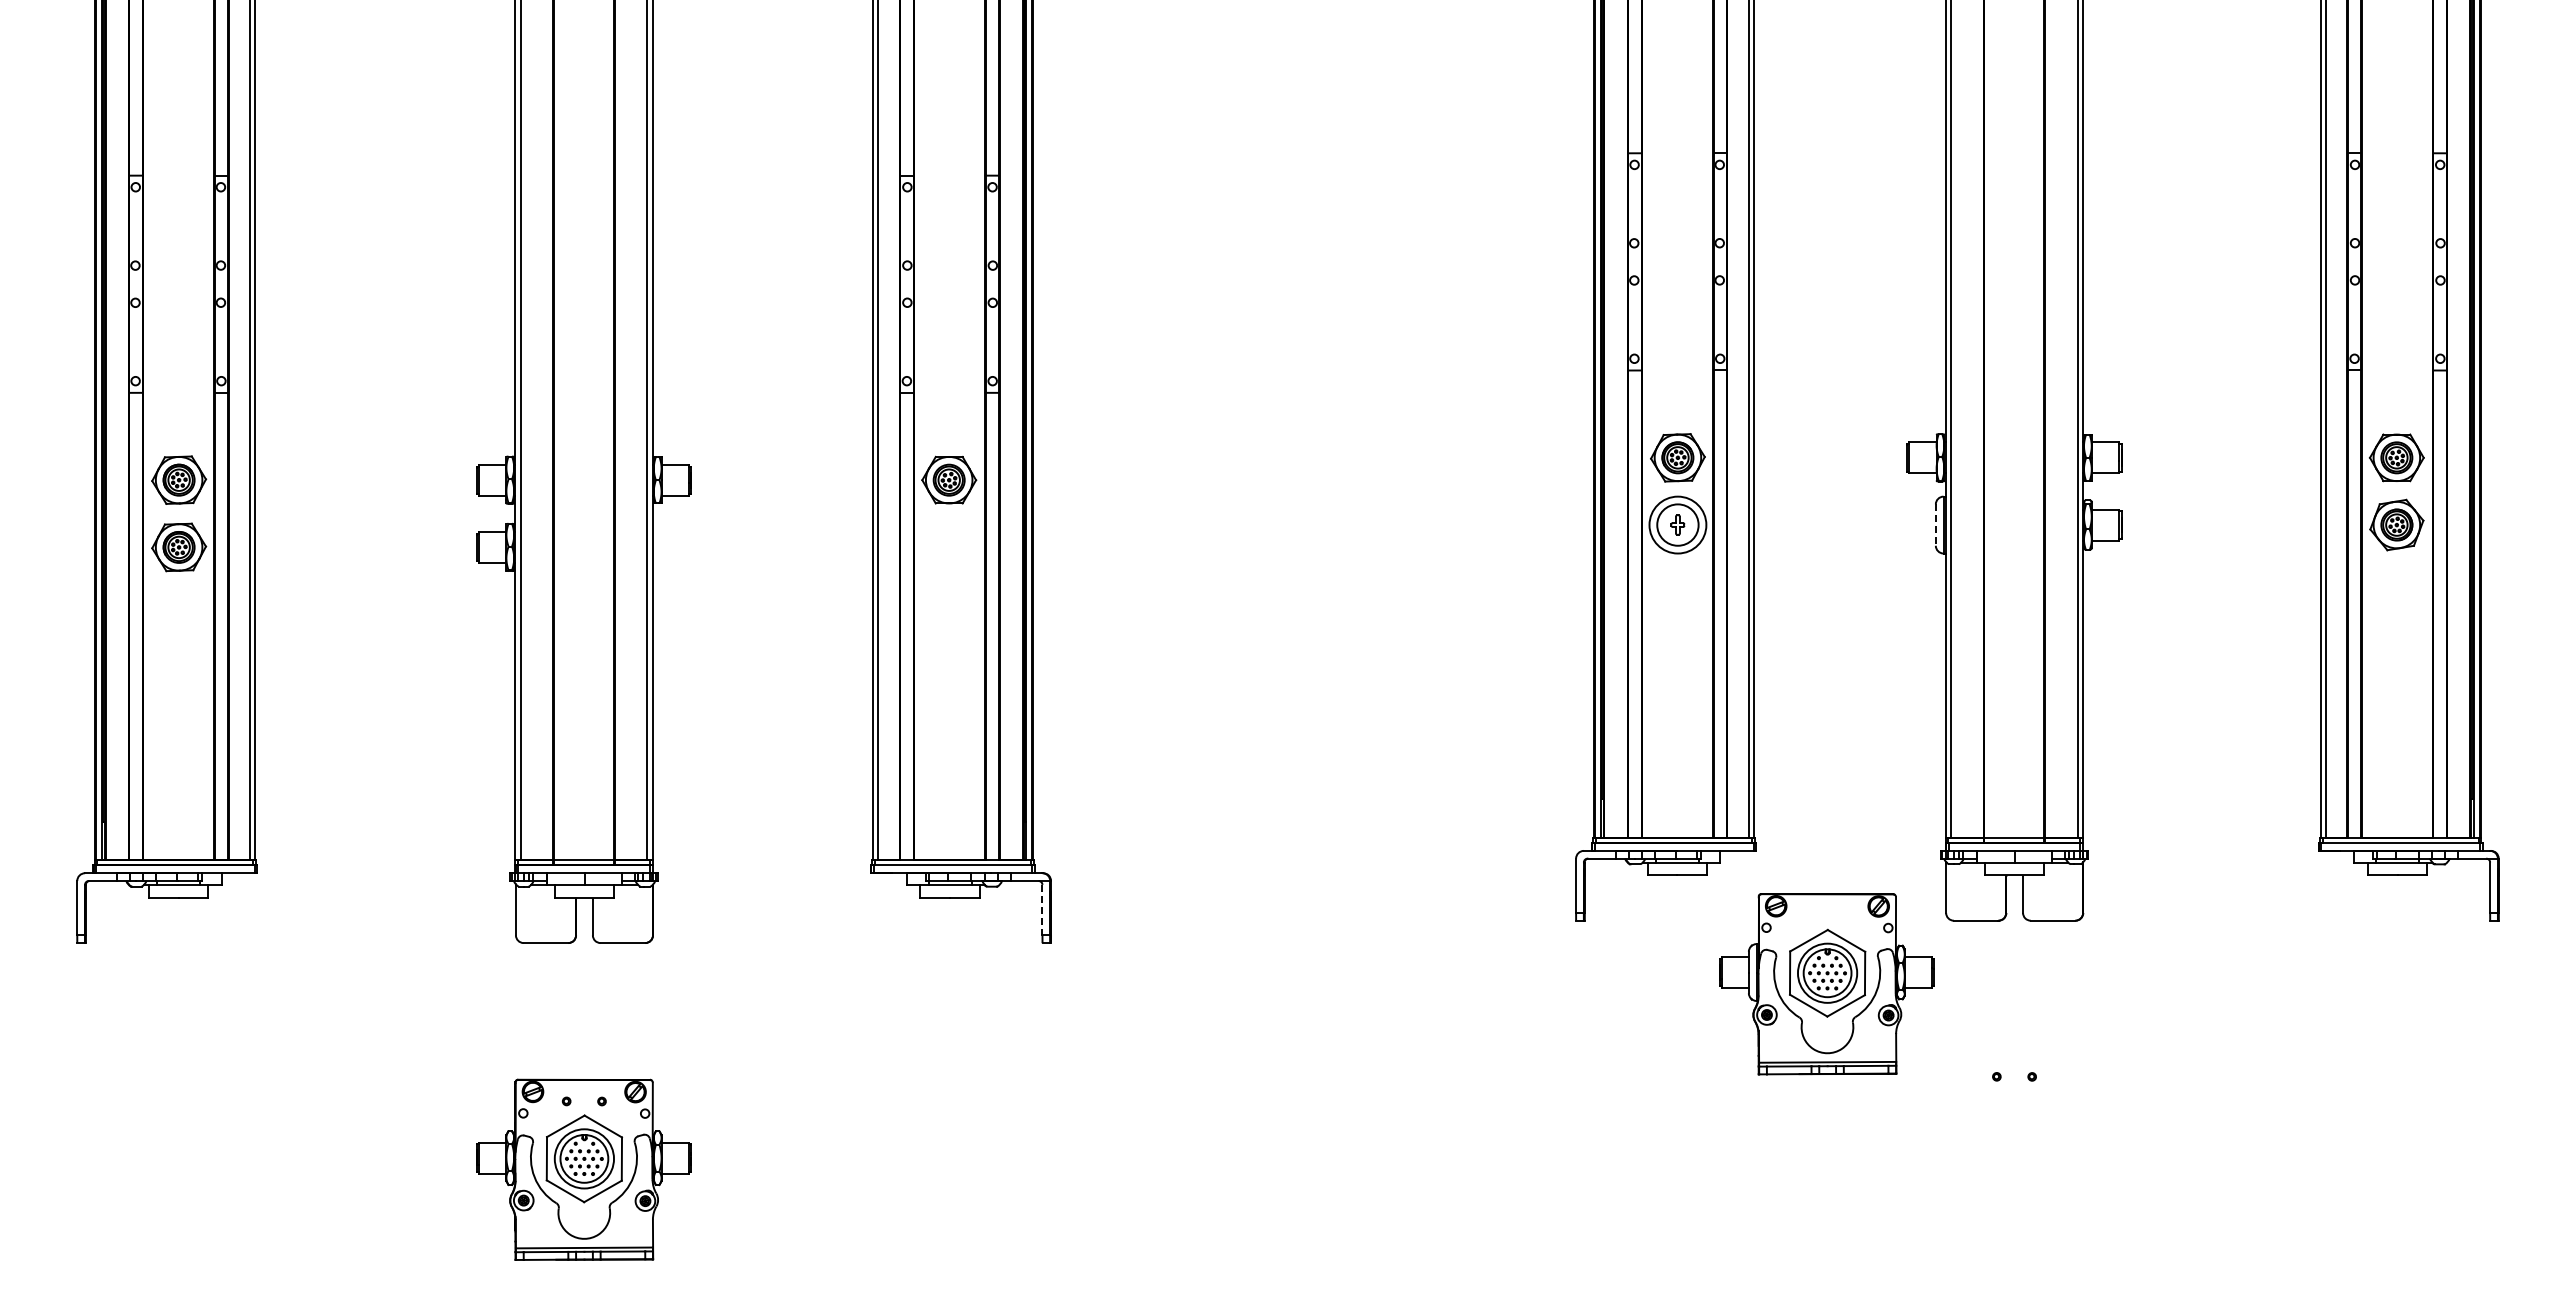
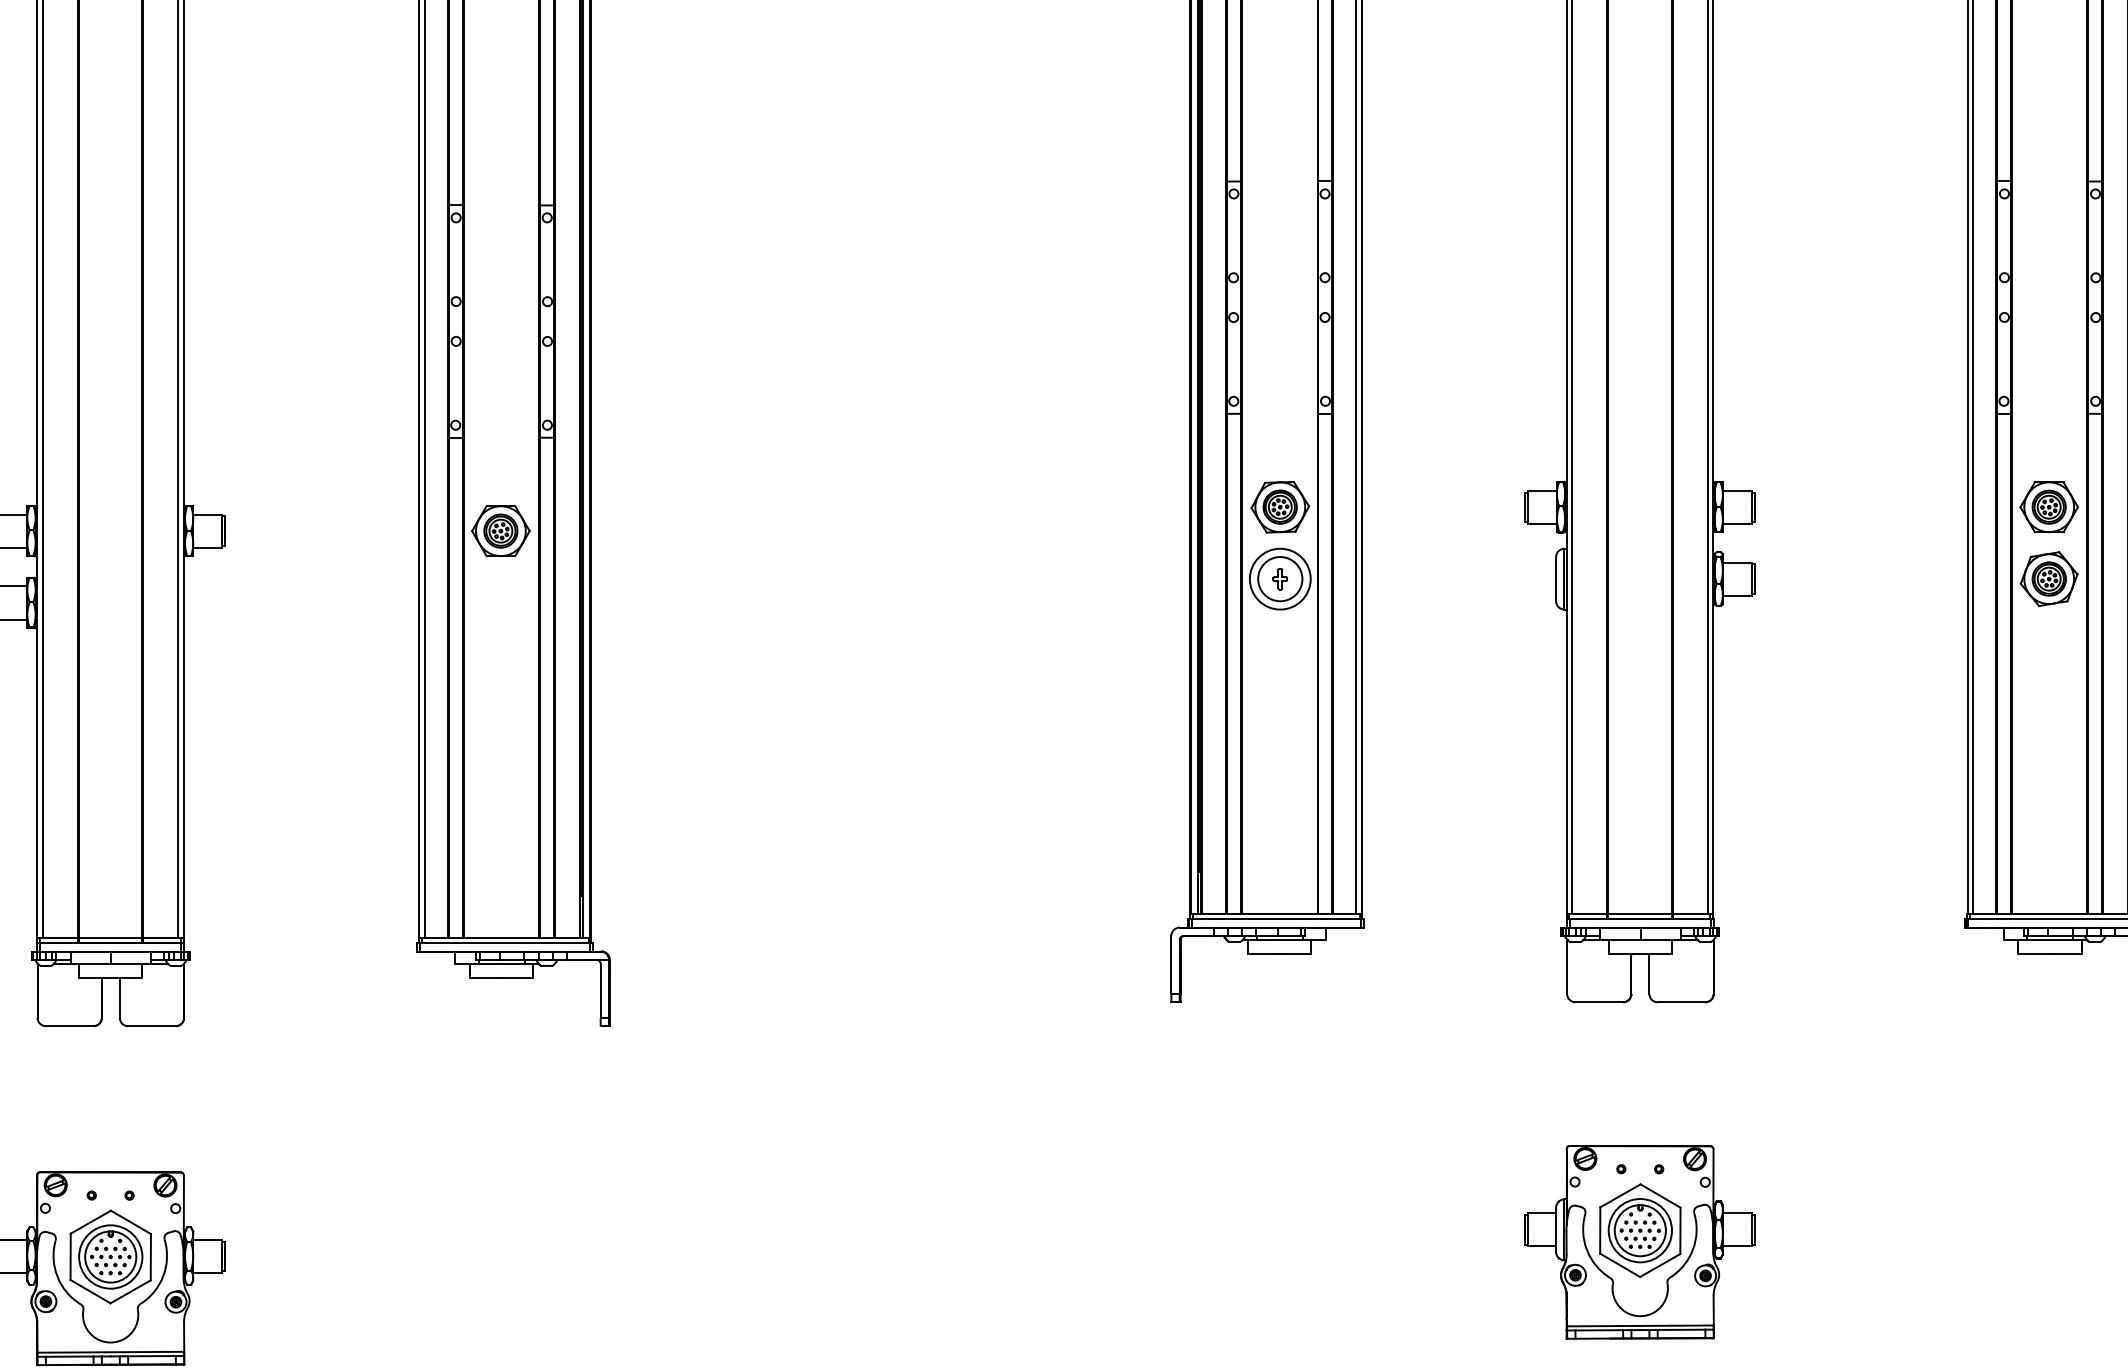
line: (1935, 525) -> (1555, 579), dashed -> solid
line: (1042, 910) -> (600, 991), dashed -> solid
part: (1827, 984) -> (1640, 1242), moved

